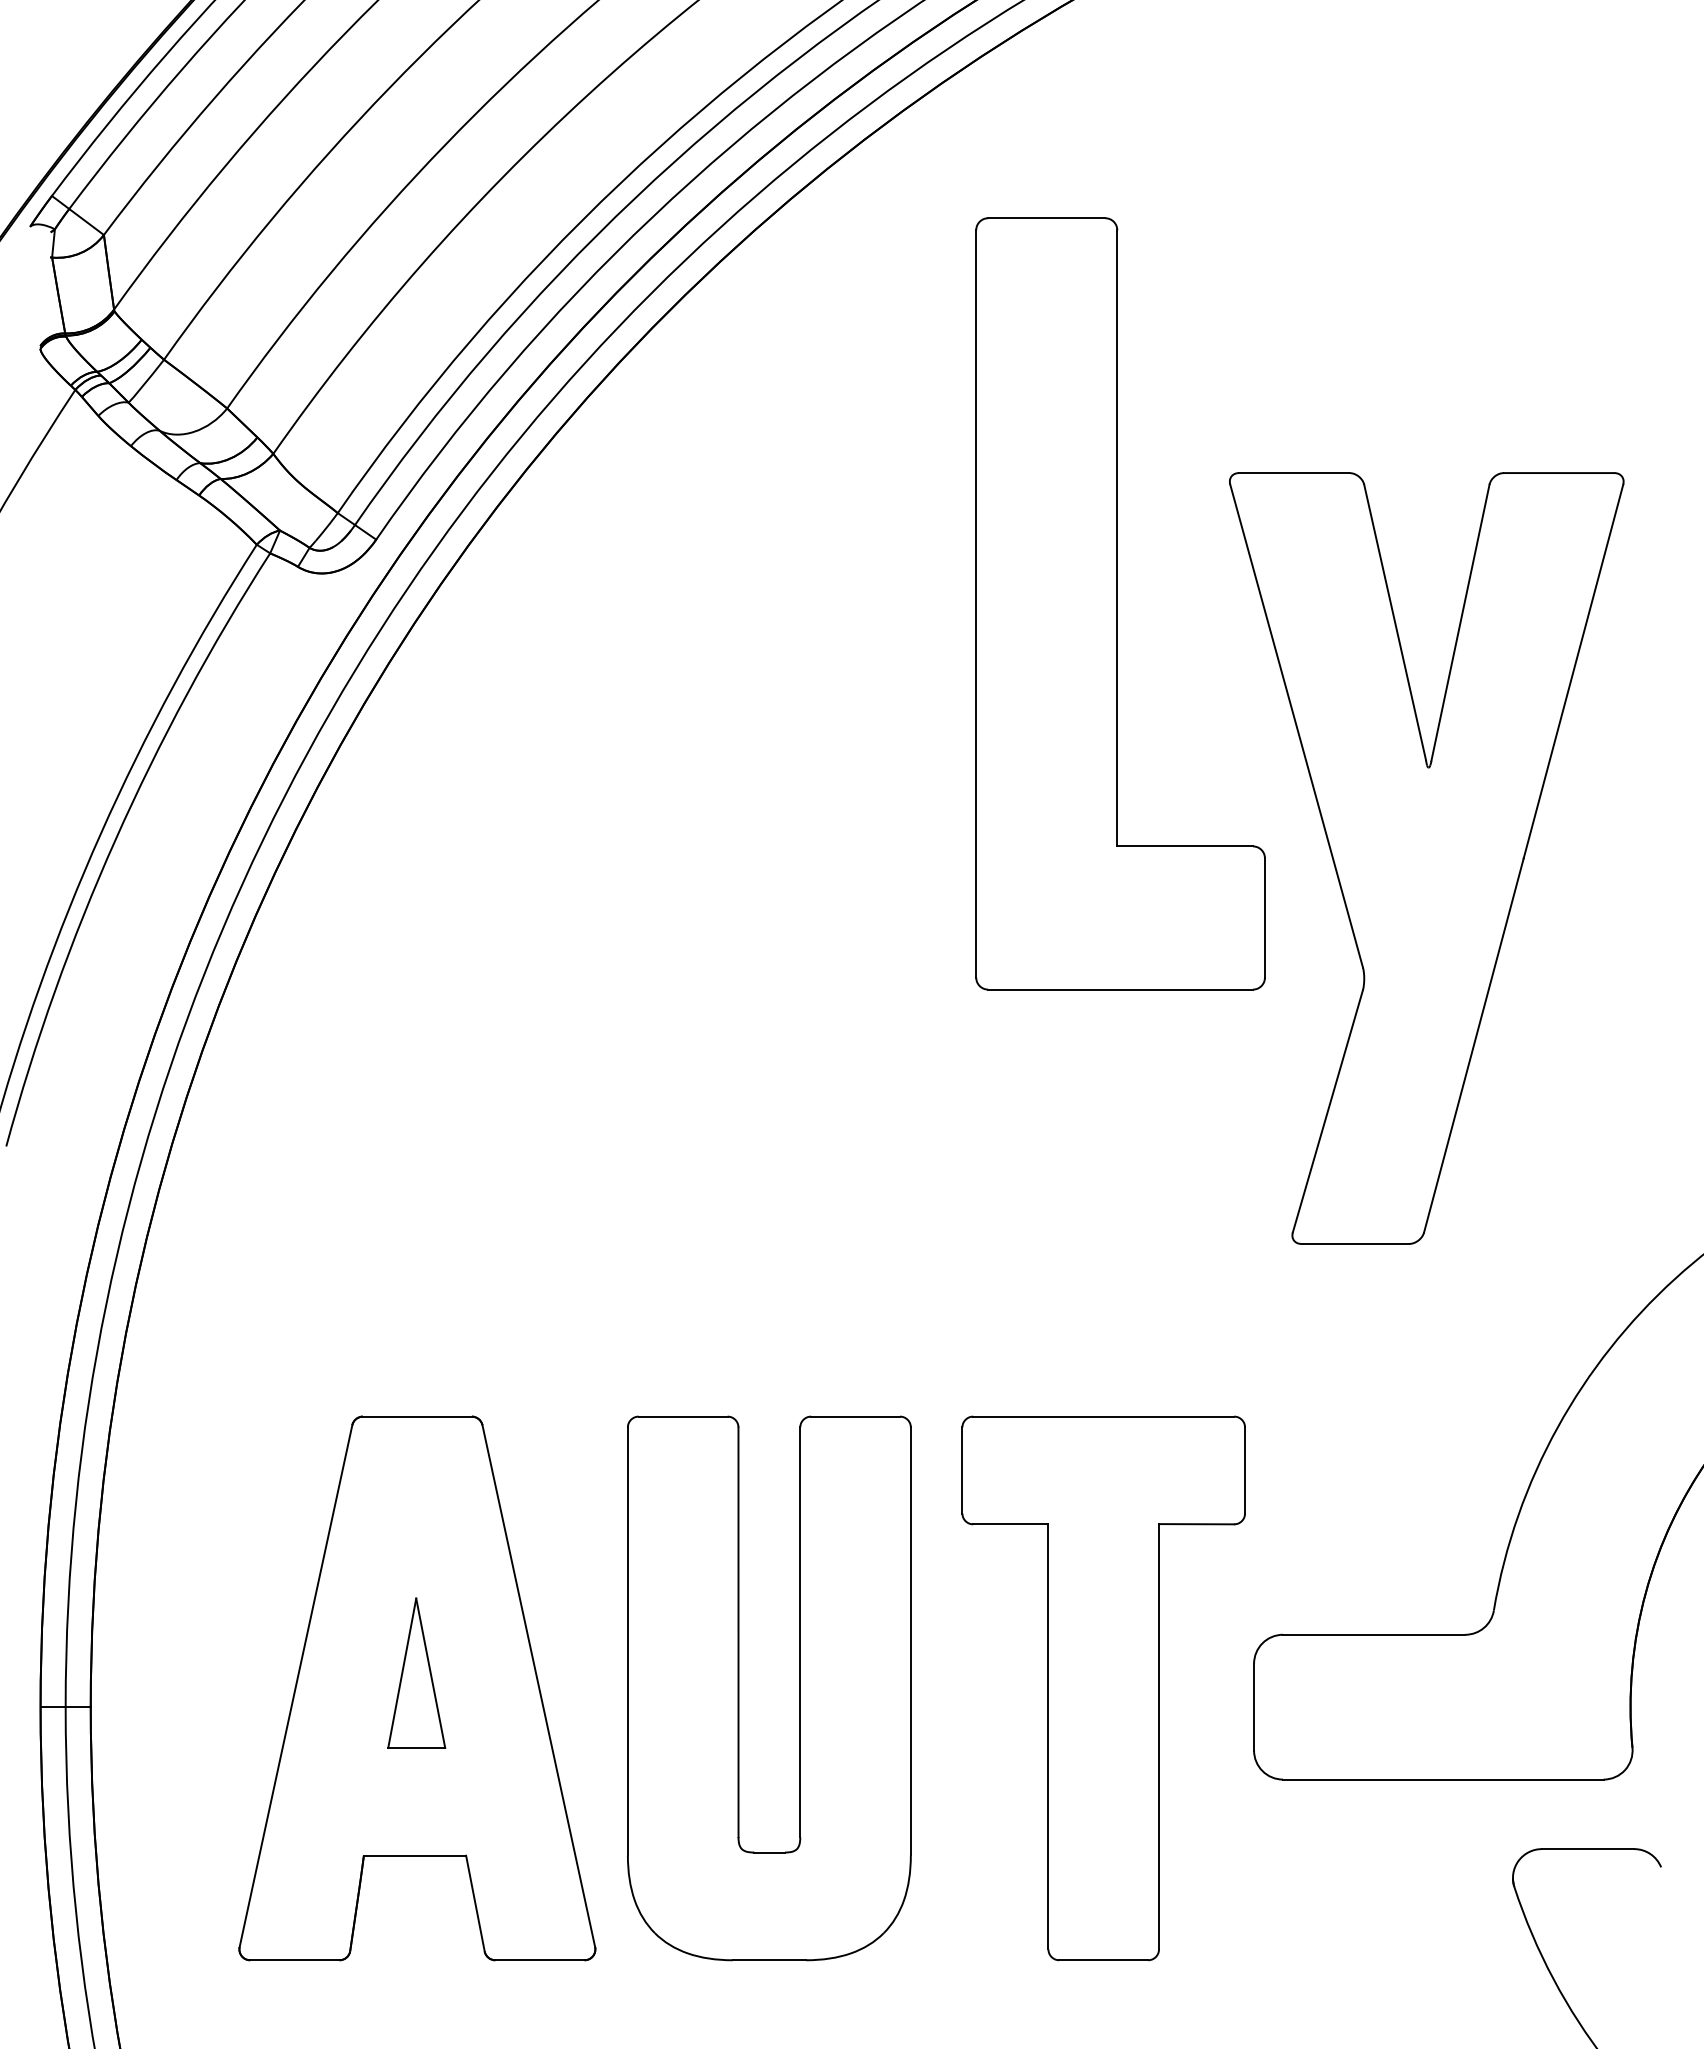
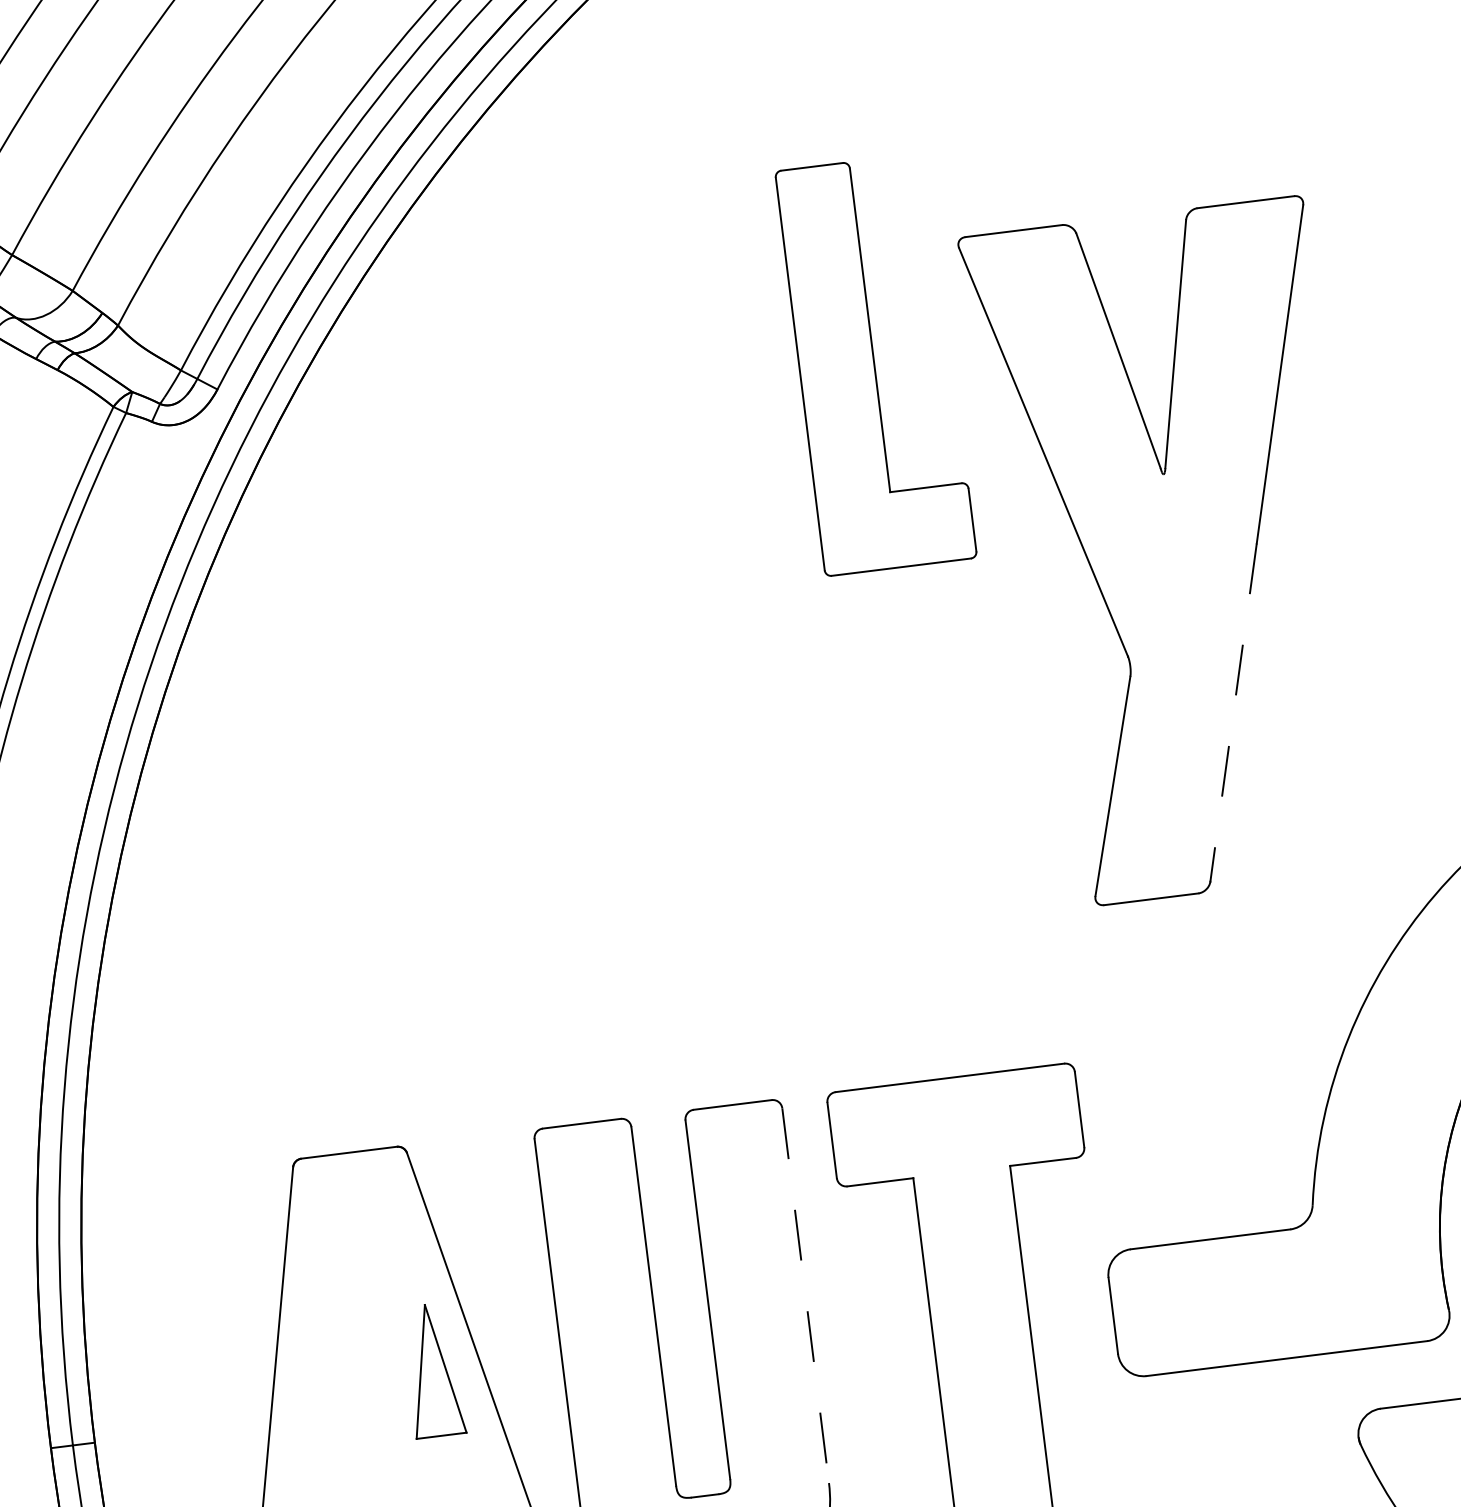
part: (1120, 603) -> (876, 364), size x0.6
line: (1473, 1045) -> (1233, 712), solid -> dashed
line: (910, 1641) -> (805, 1295), solid -> dashed
part: (416, 1672) -> (433, 1369), moved

